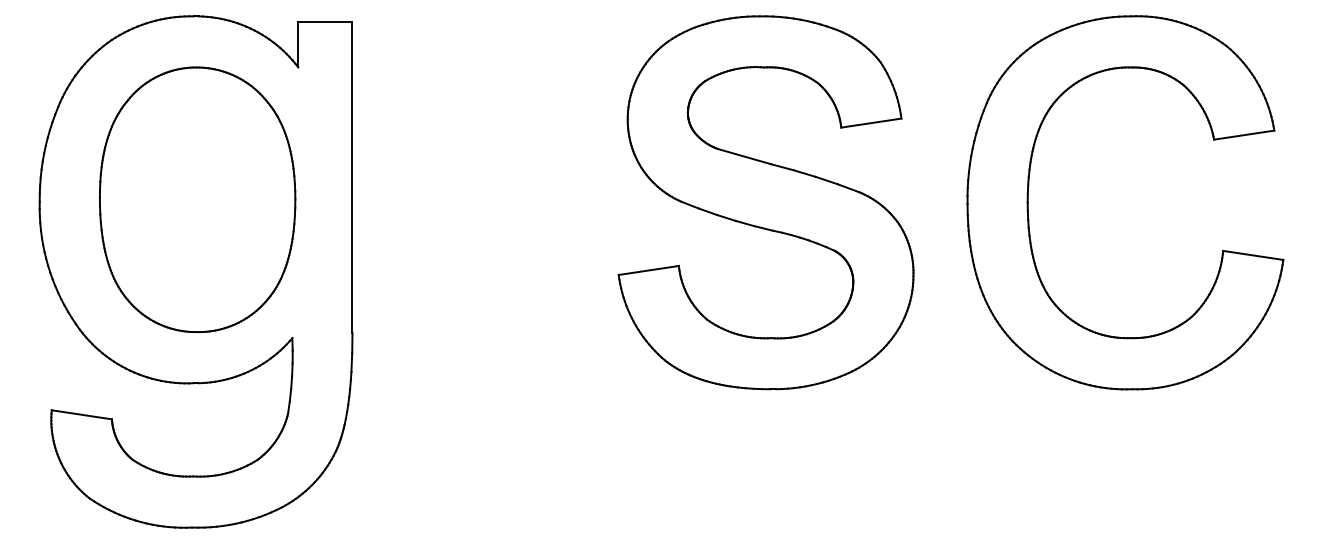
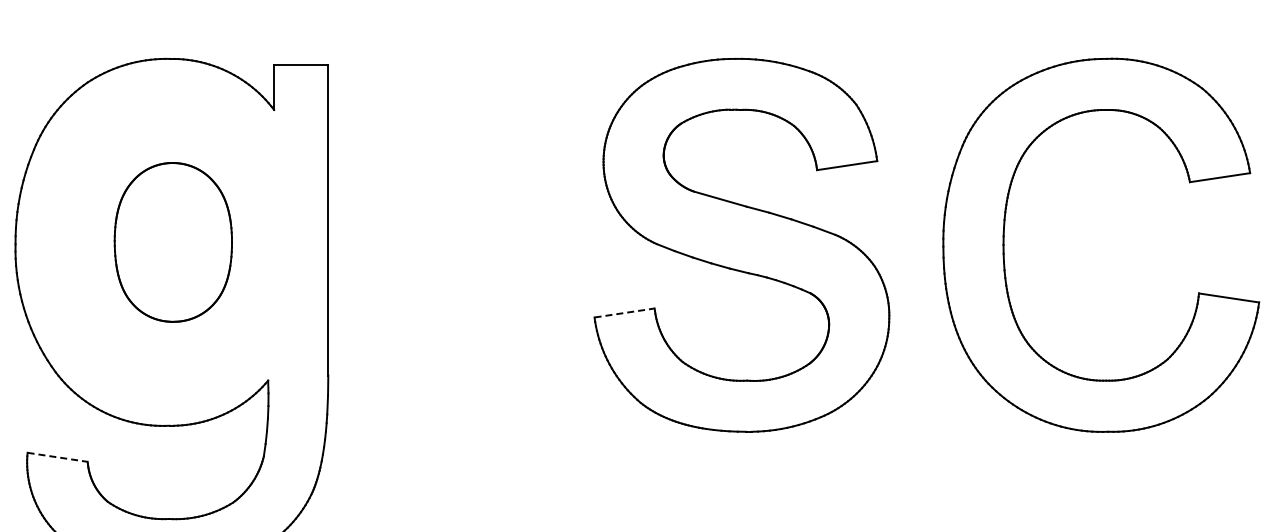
part: (197, 199) -> (173, 242), size x0.6
line: (649, 270) -> (625, 313), solid -> dashed
line: (82, 414) -> (58, 457), solid -> dashed

